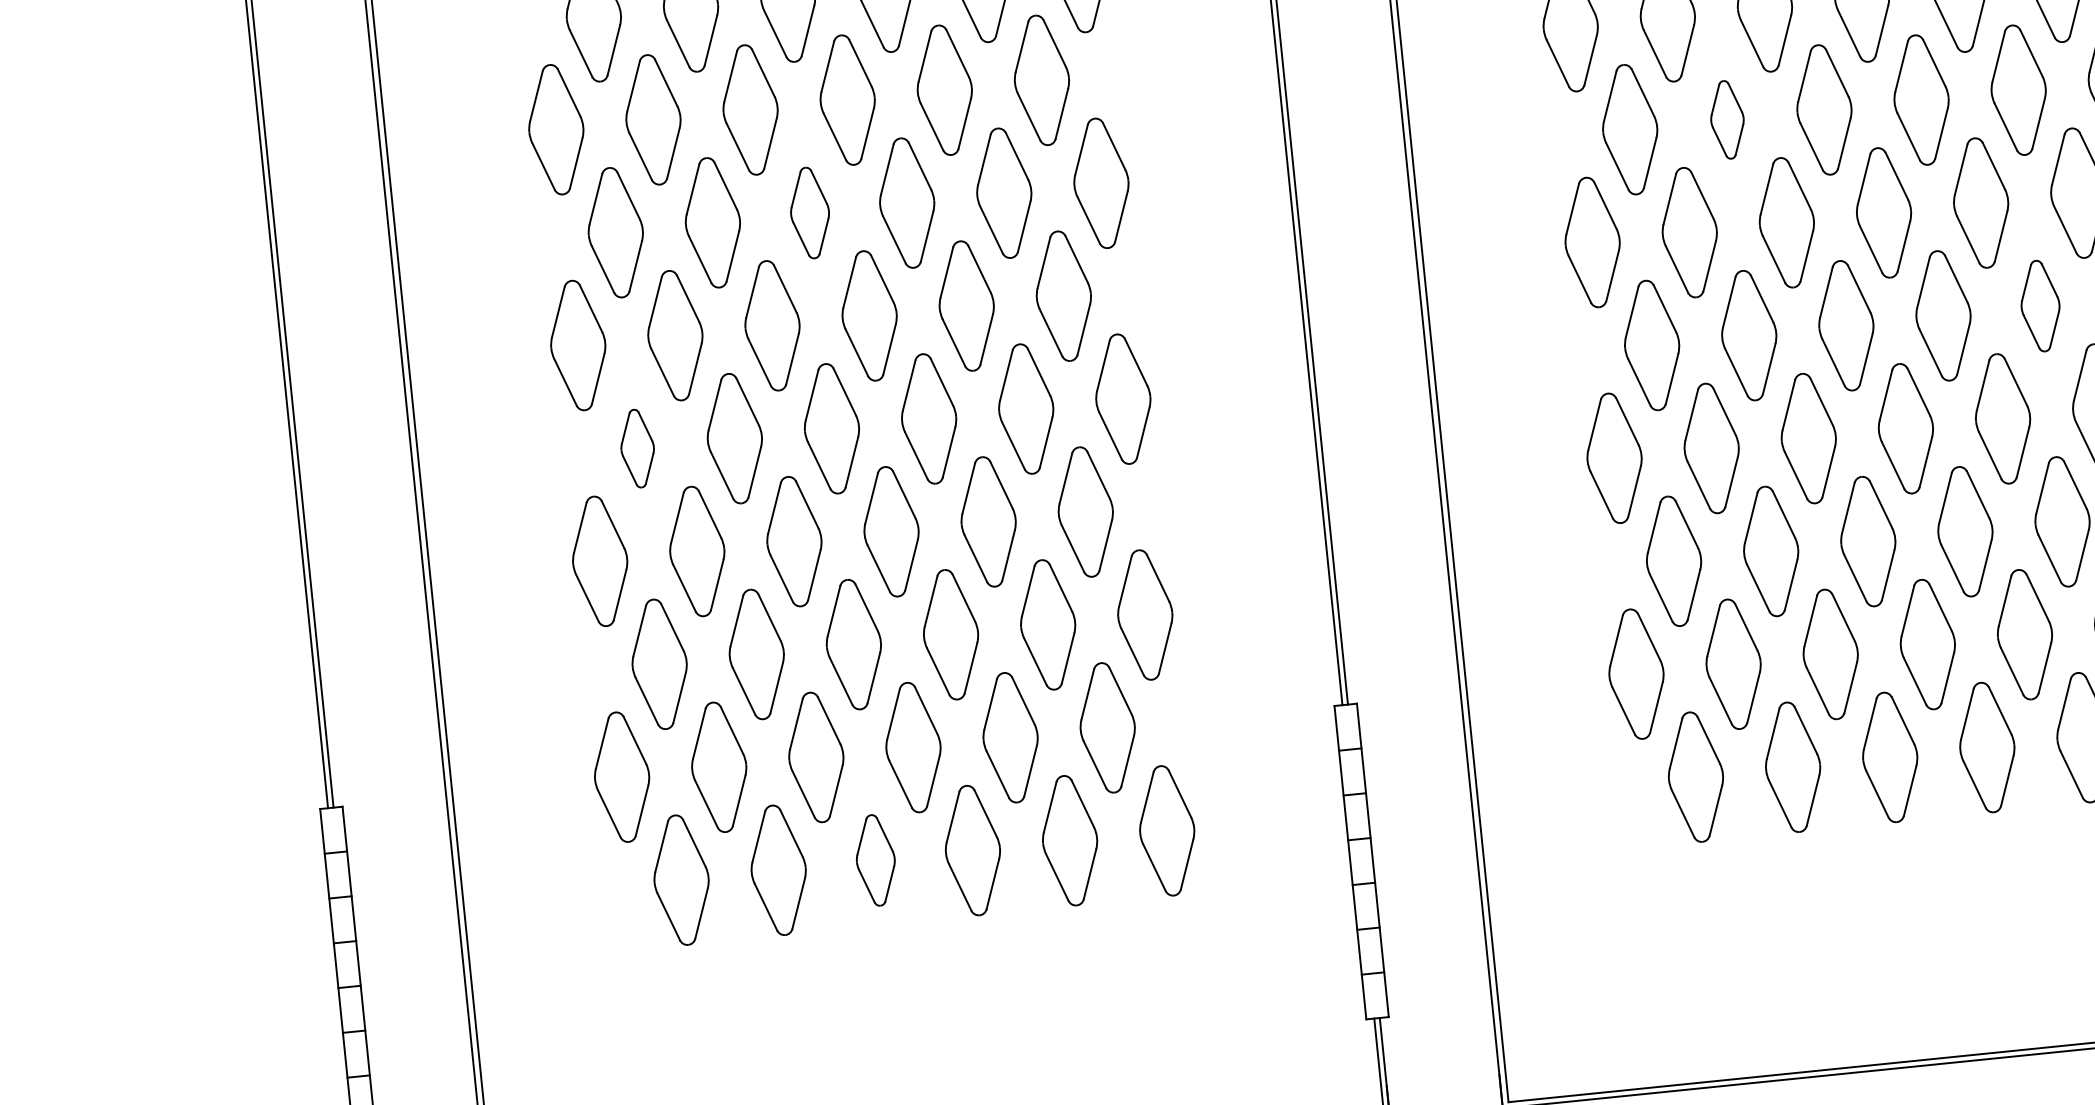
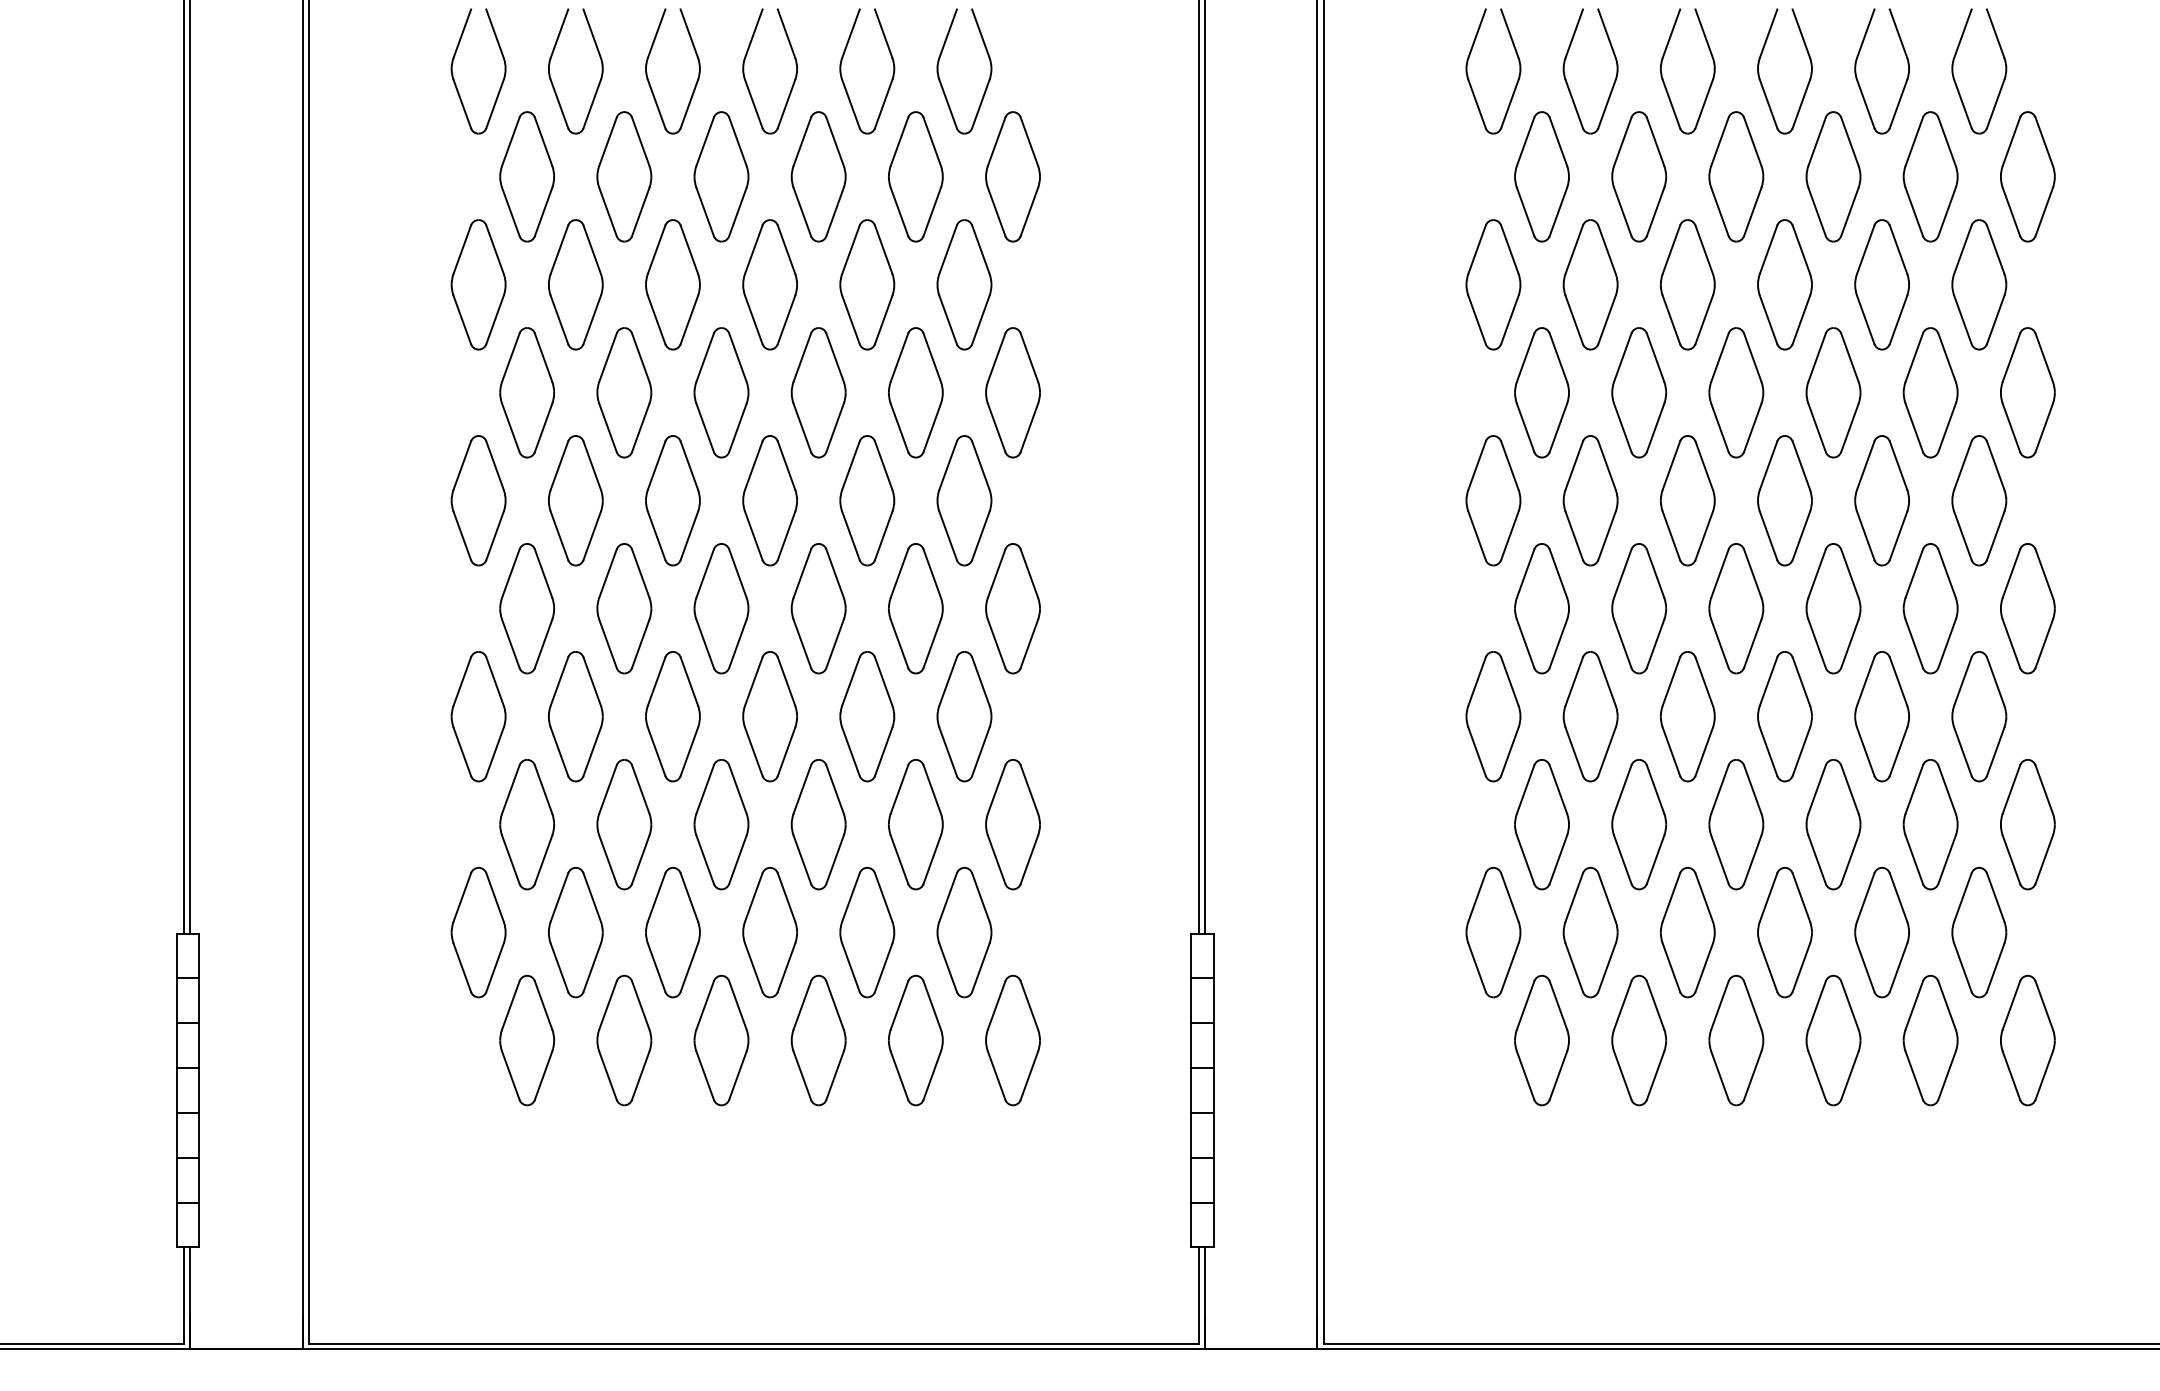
part: (1727, 119) -> (1639, 392), size x1.67
part: (810, 212) -> (721, 392), size x1.43
part: (2040, 305) -> (1930, 608), size x1.43
part: (637, 448) -> (526, 608), size x1.67
part: (875, 860) -> (721, 1040), size x1.43

